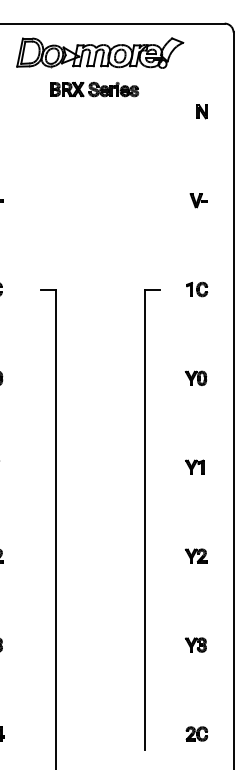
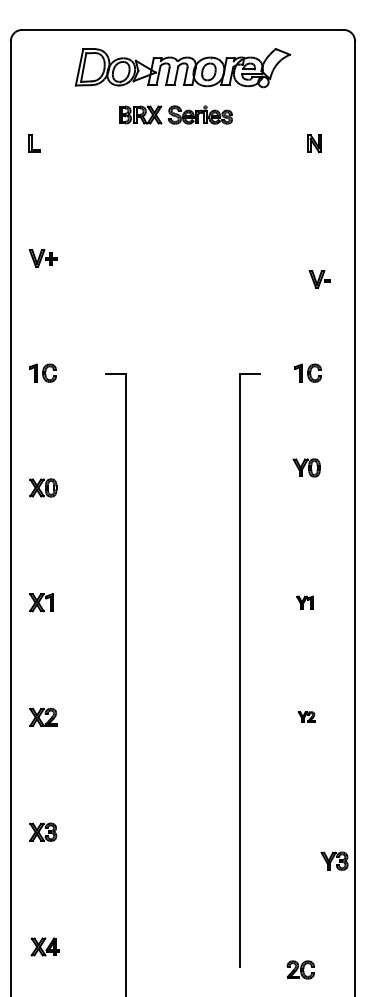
part: (198, 200) -> (319, 279), moved
part: (195, 378) -> (306, 467), moved
part: (194, 467) -> (304, 602), size x0.7
part: (195, 555) -> (306, 716), size x0.6
part: (195, 644) -> (334, 860), moved
part: (196, 733) -> (300, 969), moved

